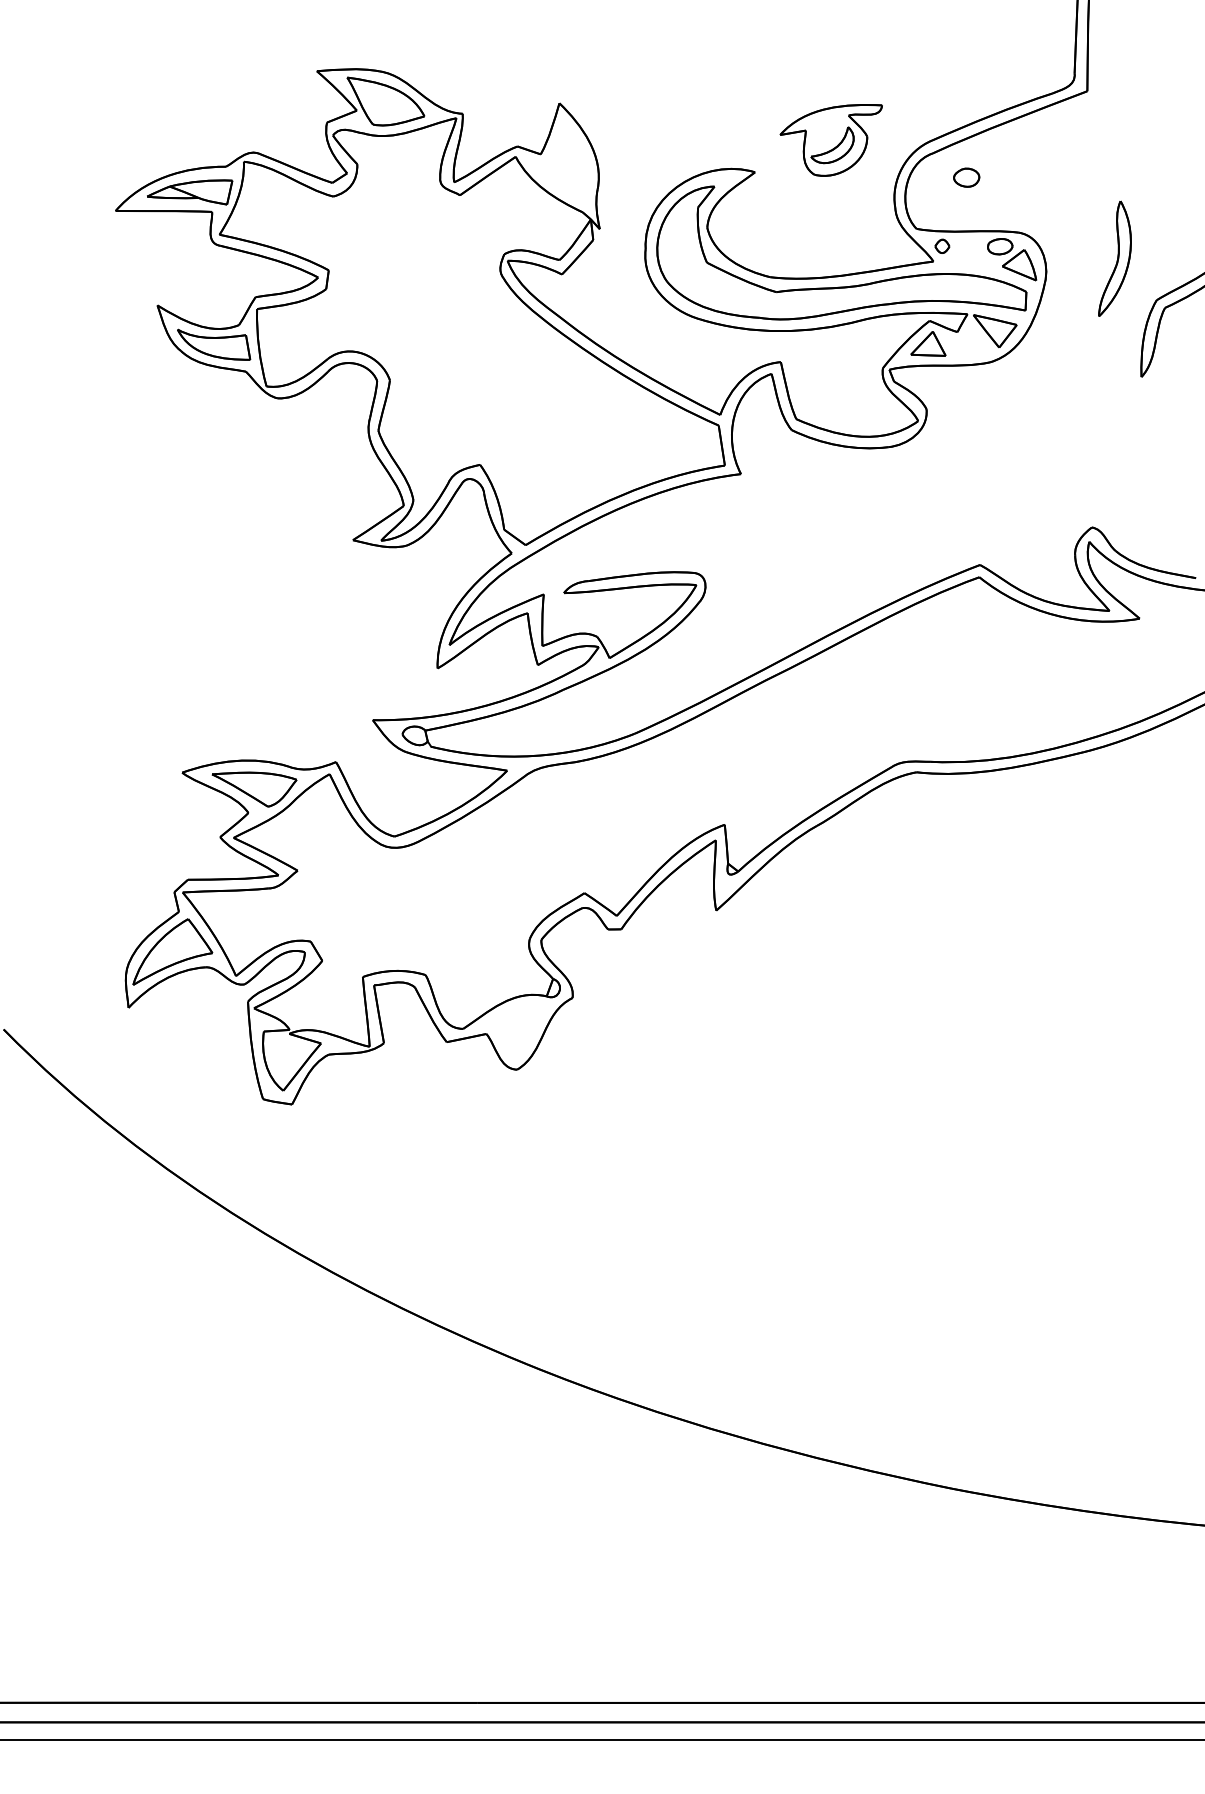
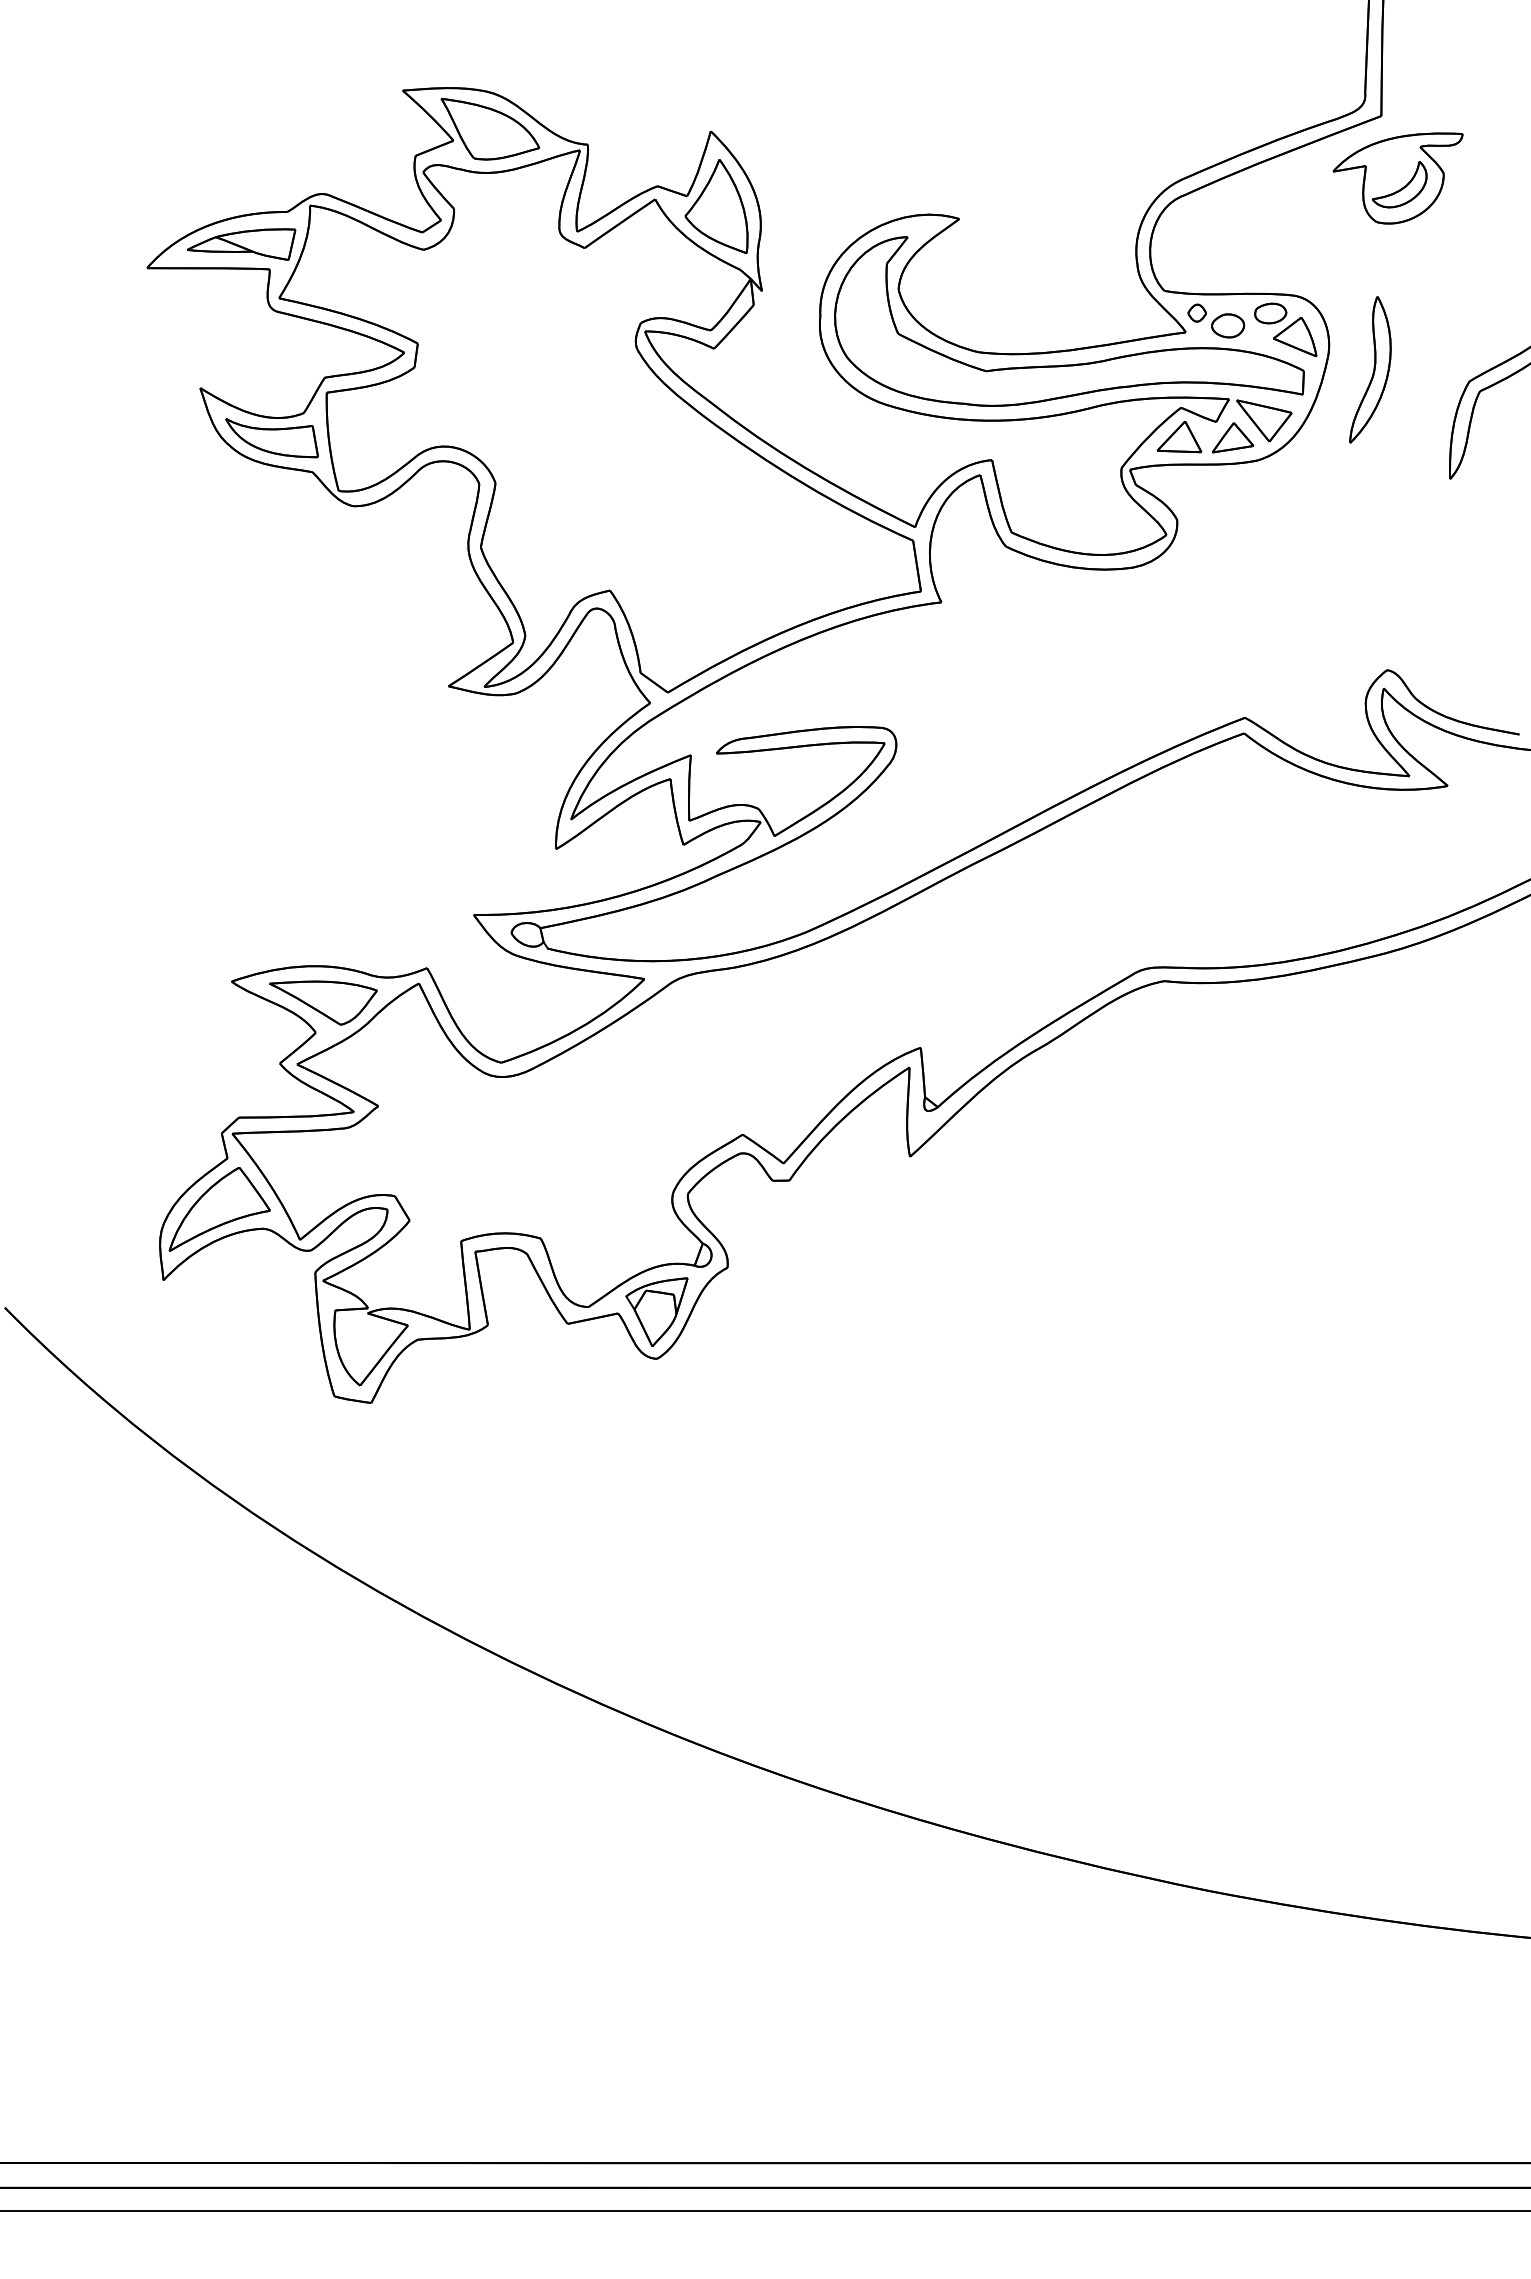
part: (830, 140) -> (1397, 178), moved
part: (563, 162) -> (716, 206), added
part: (967, 177) -> (1228, 325), moved
part: (1115, 258) -> (1370, 369), moved
part: (970, 344) -> (1233, 437), added
part: (516, 1032) -> (656, 1311), added

